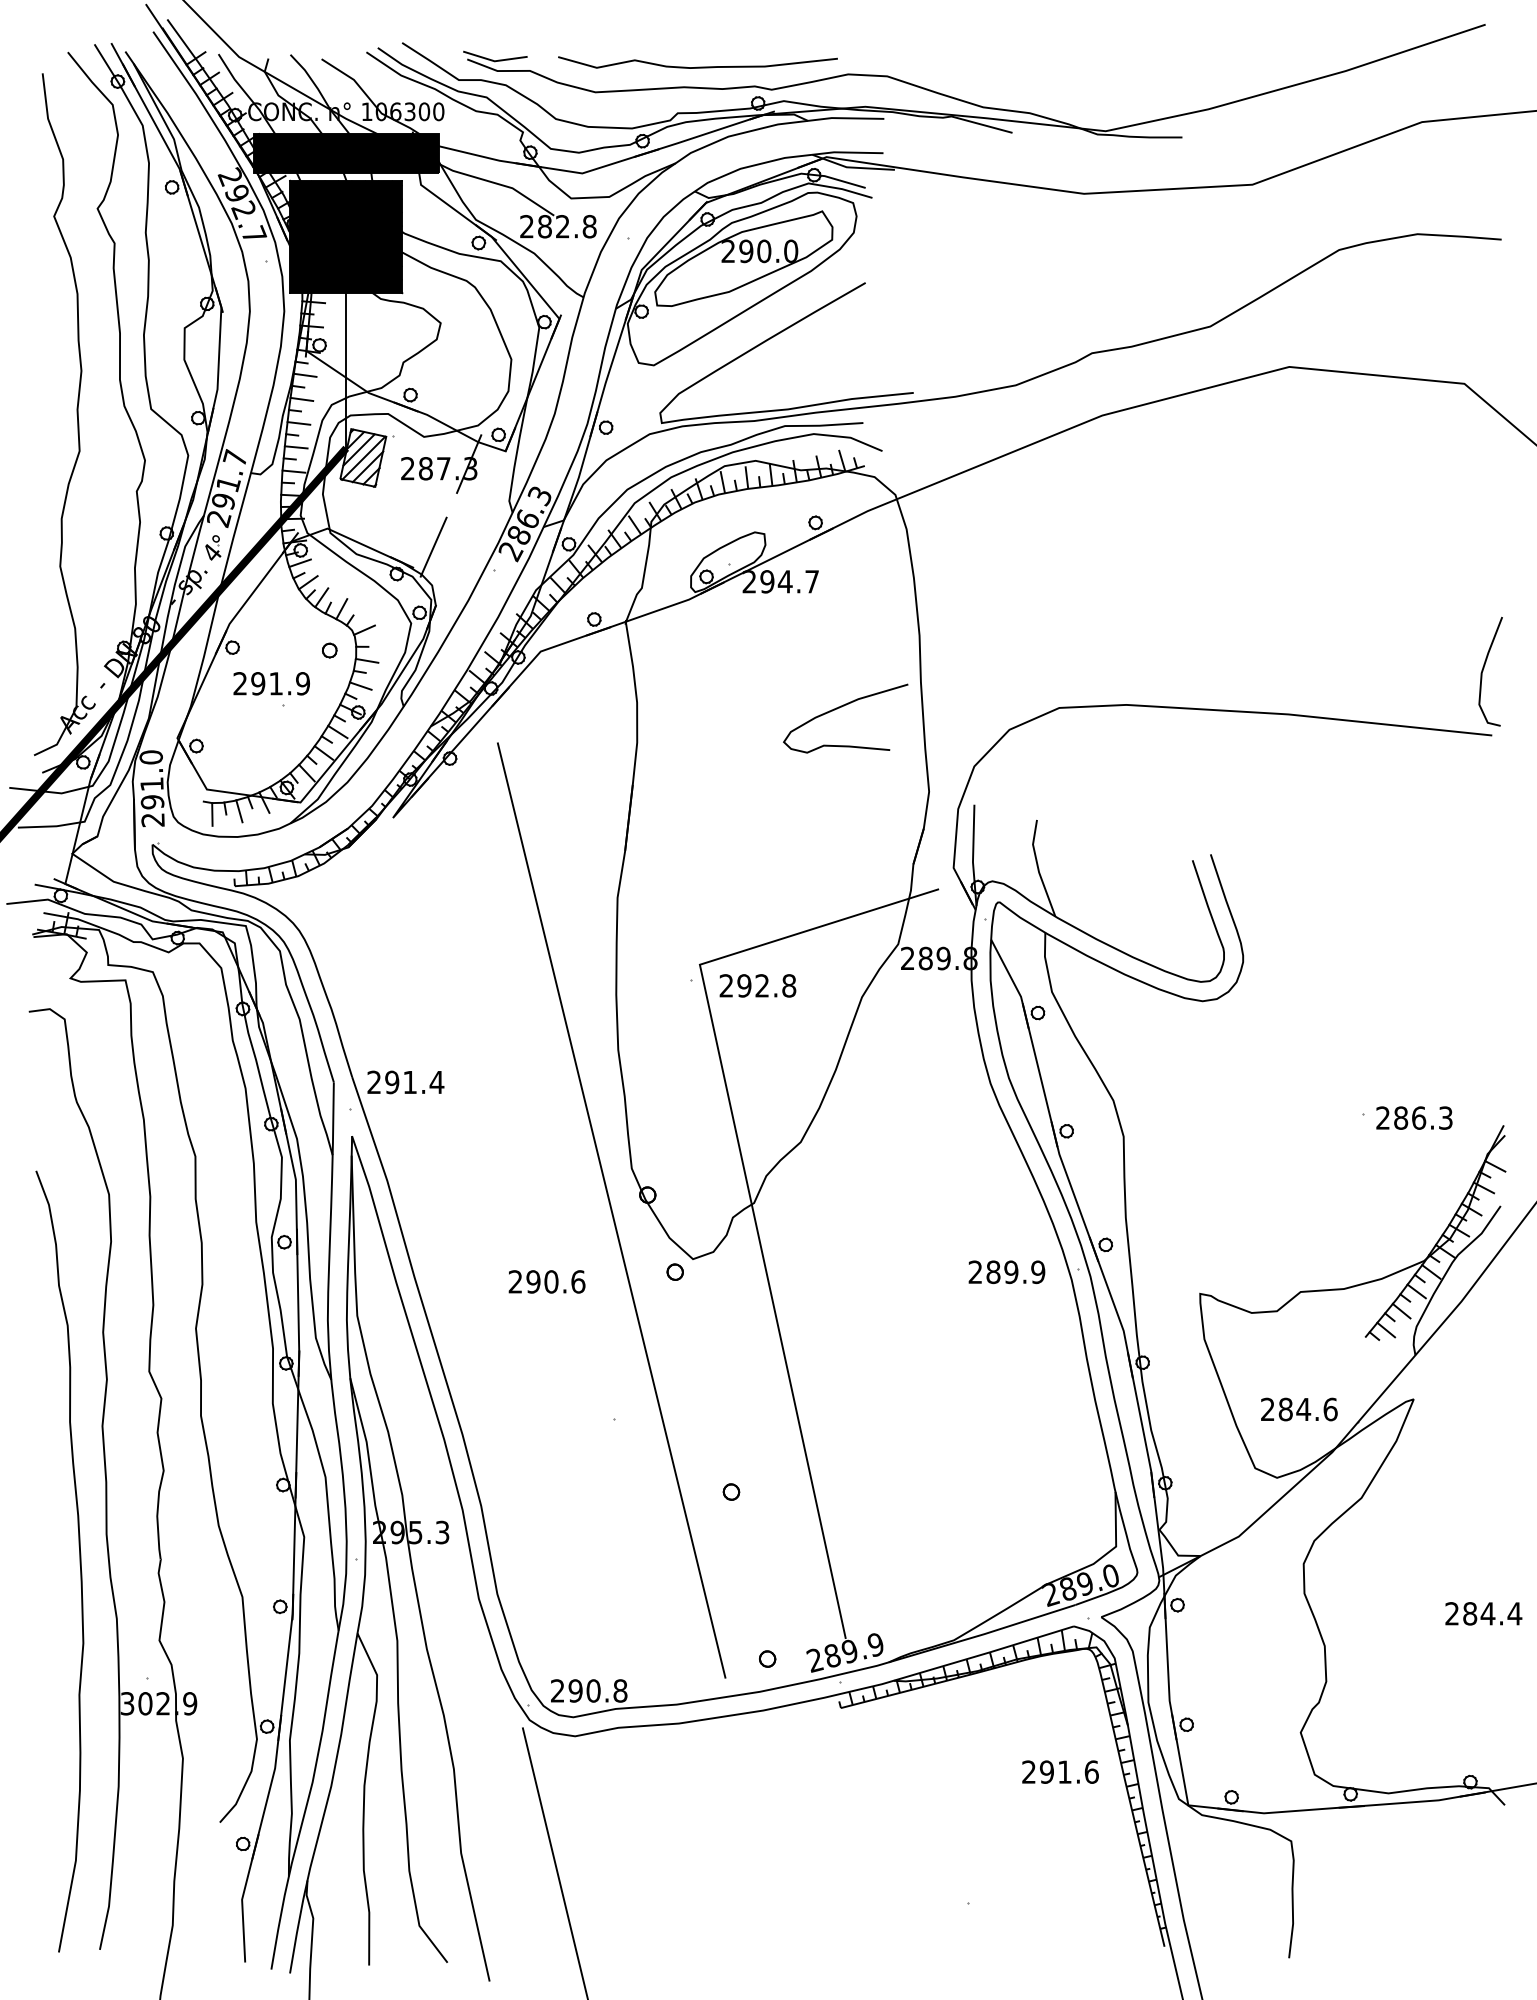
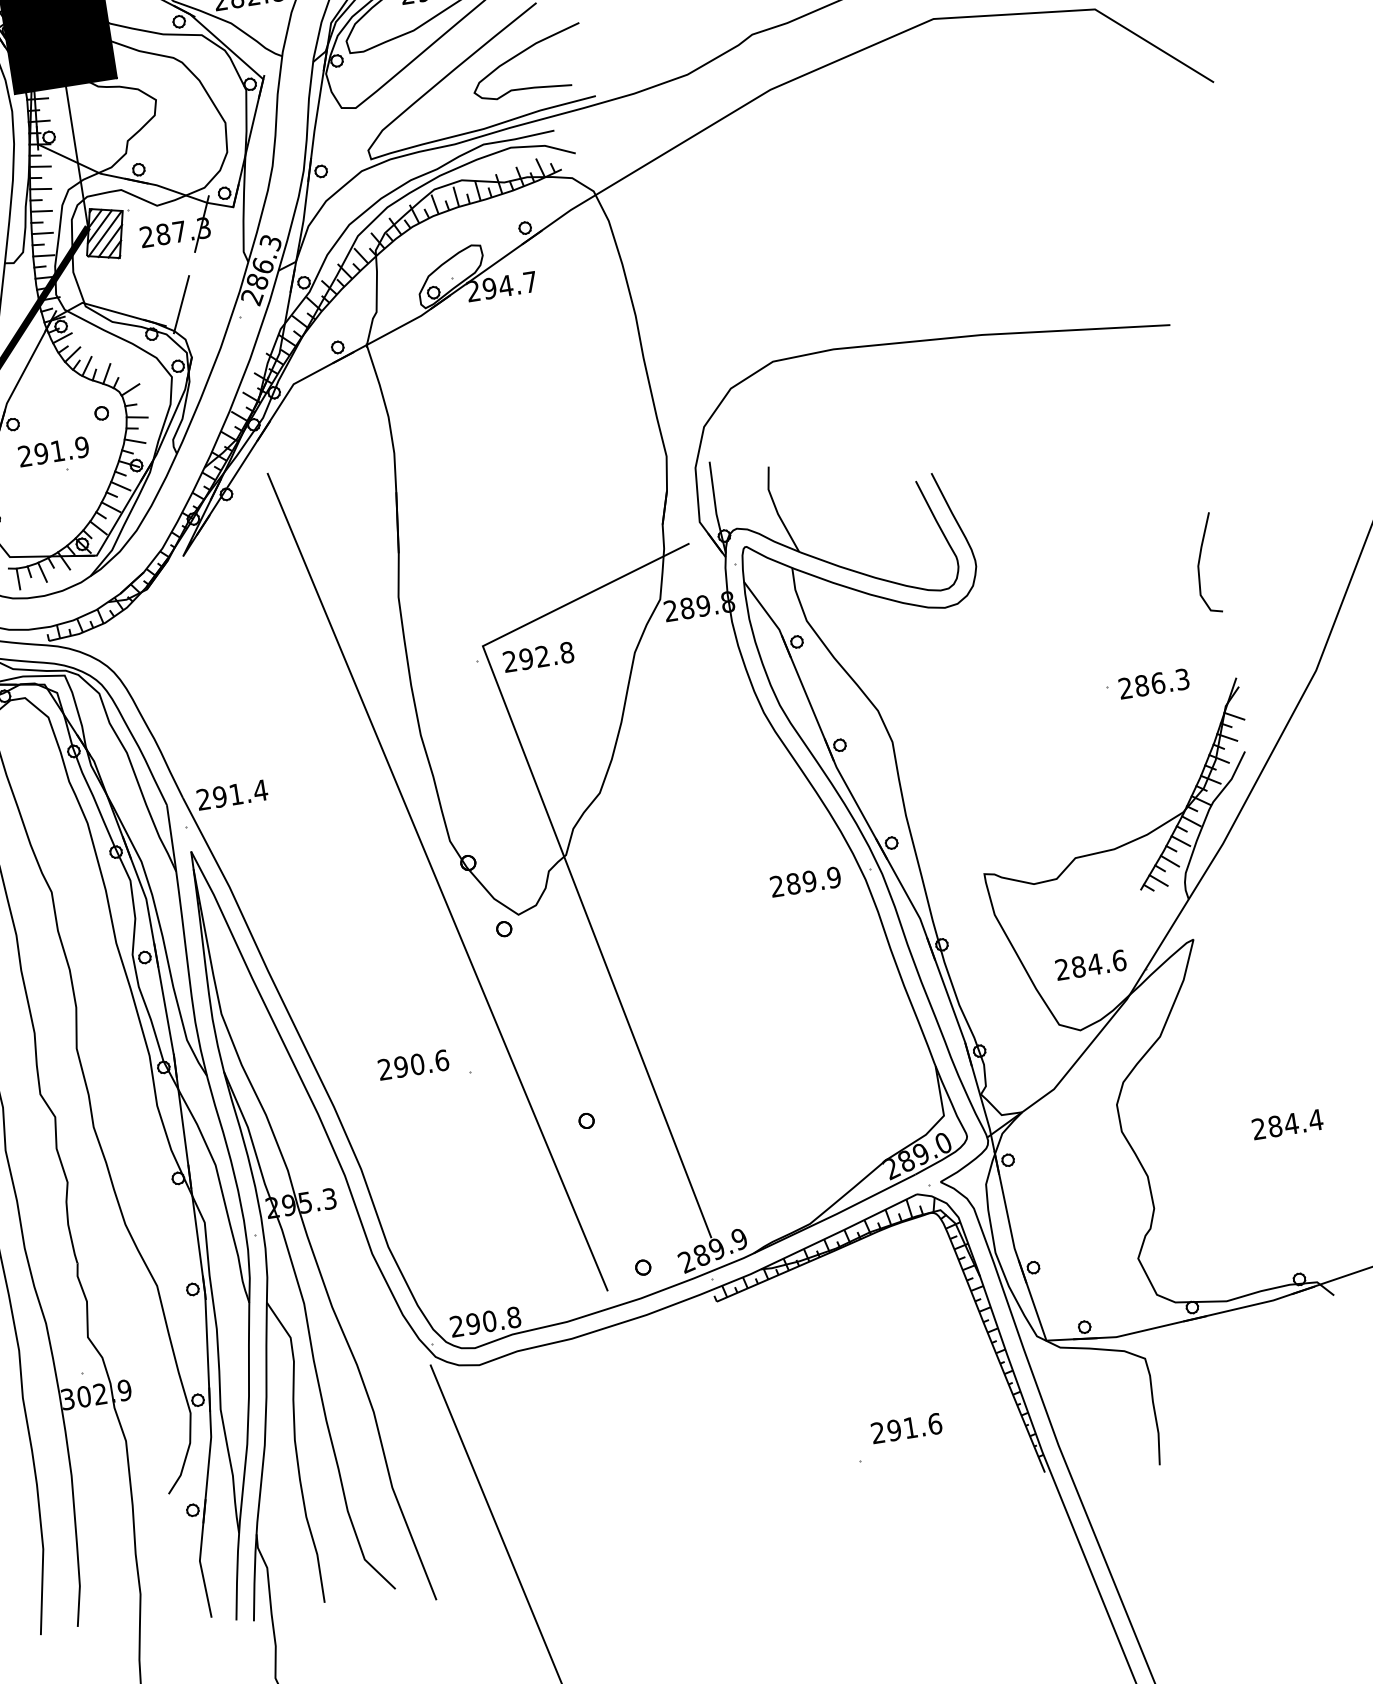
curve: (1484, 668) -> (1200, 561), moved
curve: (839, 708) -> (520, 54), moved
text: (546, 1281) -> (413, 1064), moved
text: (1060, 1771) -> (906, 1427), moved

